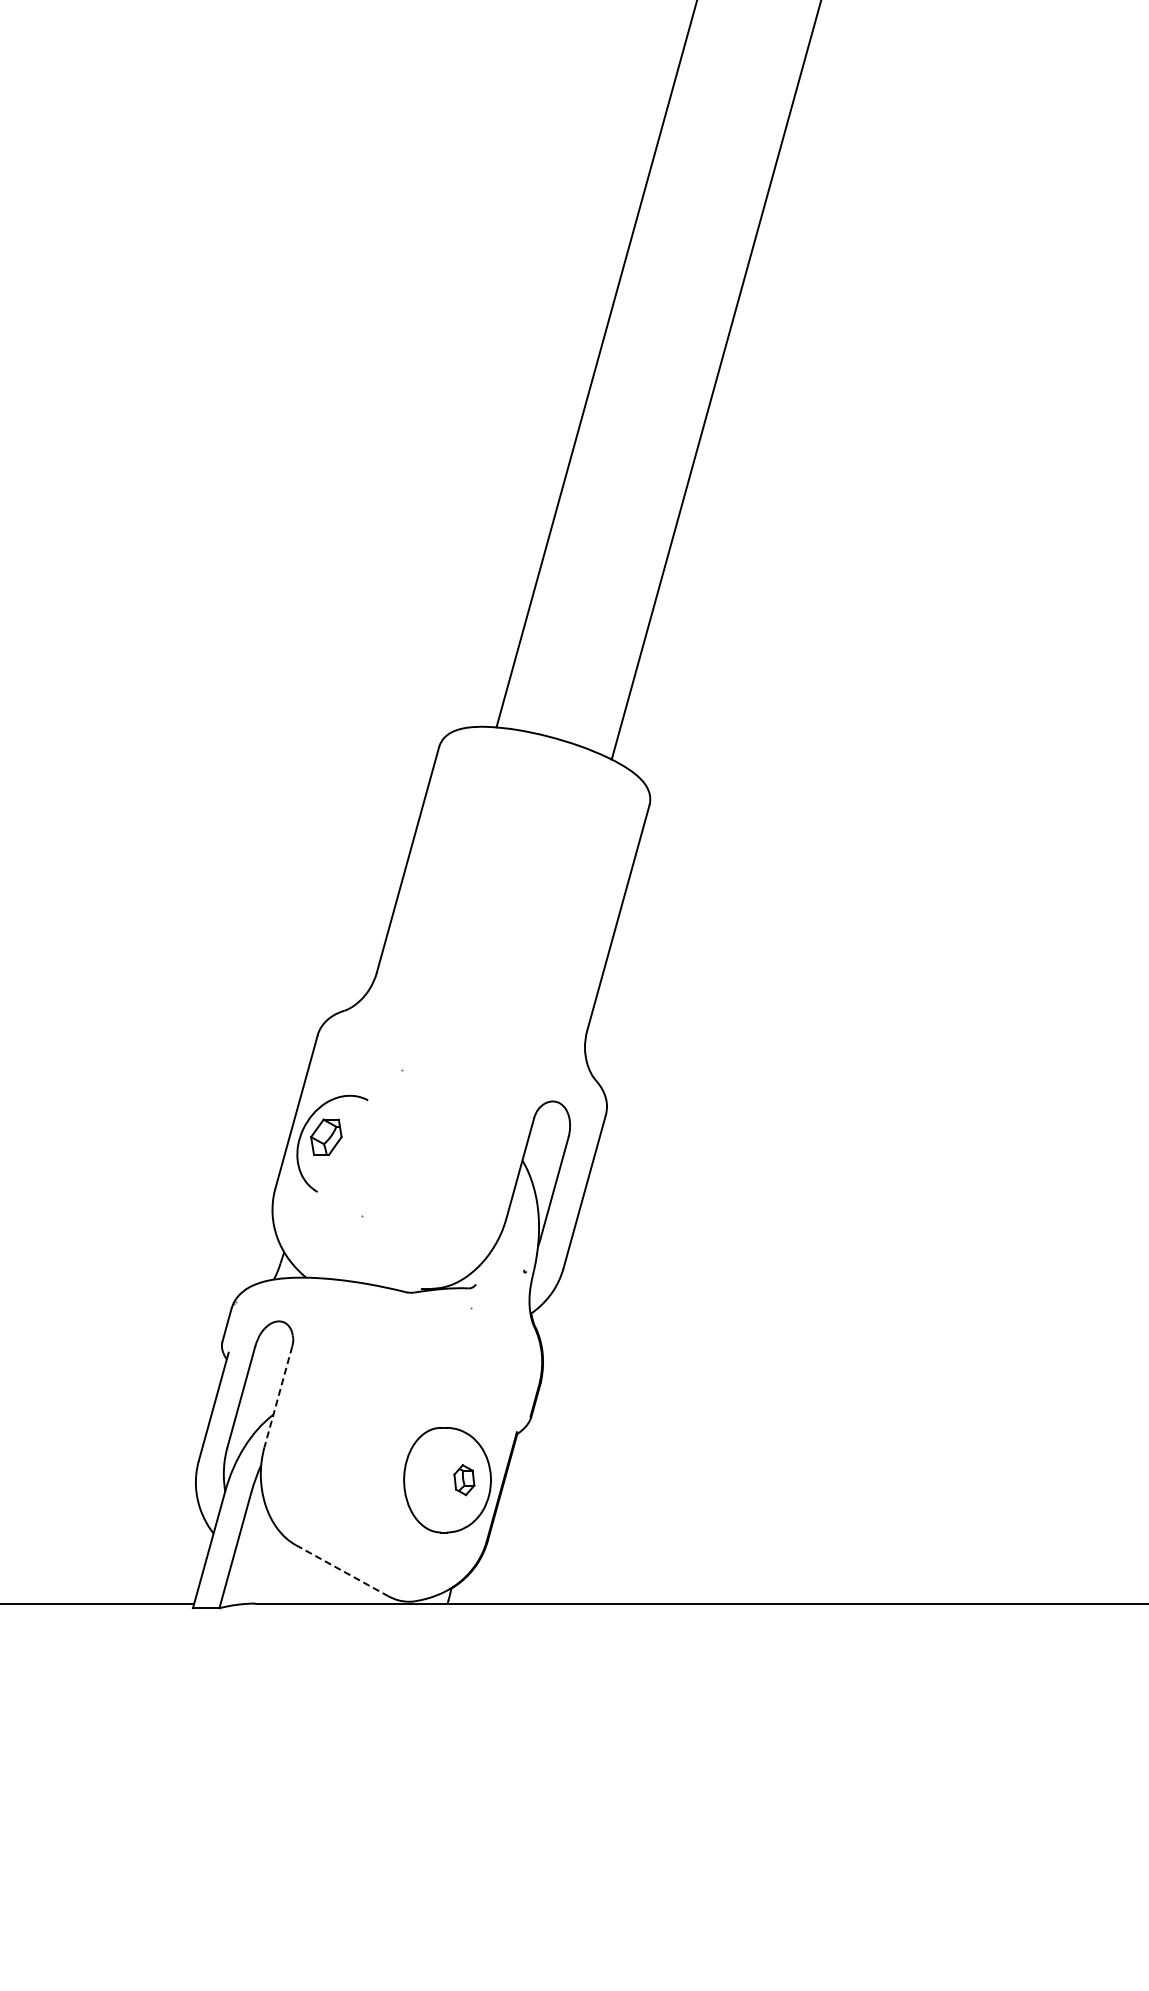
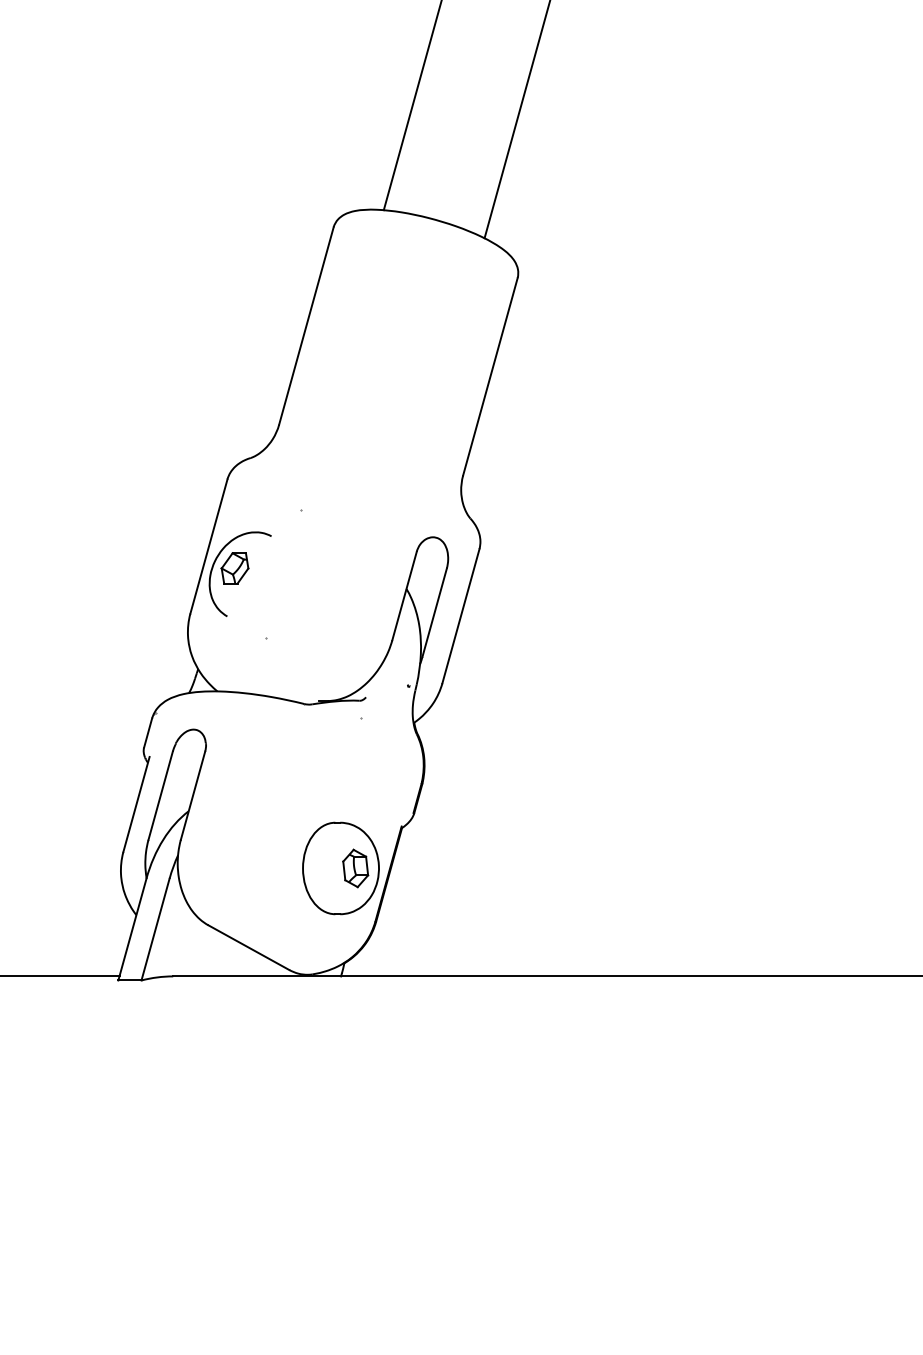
line: (278, 1397) -> (193, 796), dashed -> solid
part: (464, 1479) -> (355, 867), size x1.43
line: (342, 1570) -> (249, 947), dashed -> solid

